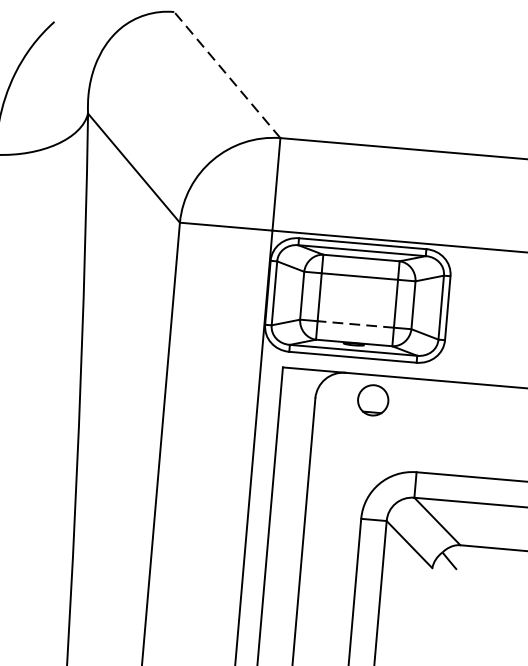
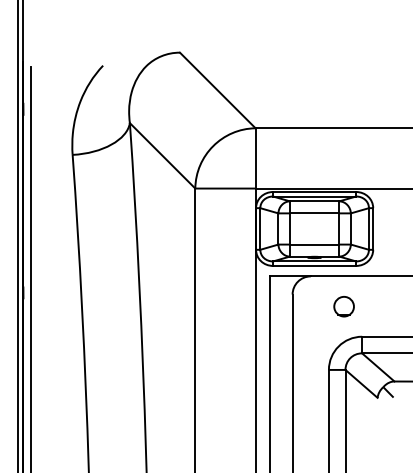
line: (226, 75) -> (217, 90), dashed -> solid
line: (355, 324) -> (314, 244), dashed -> solid
circle: (372, 400) -> (343, 306), moved

